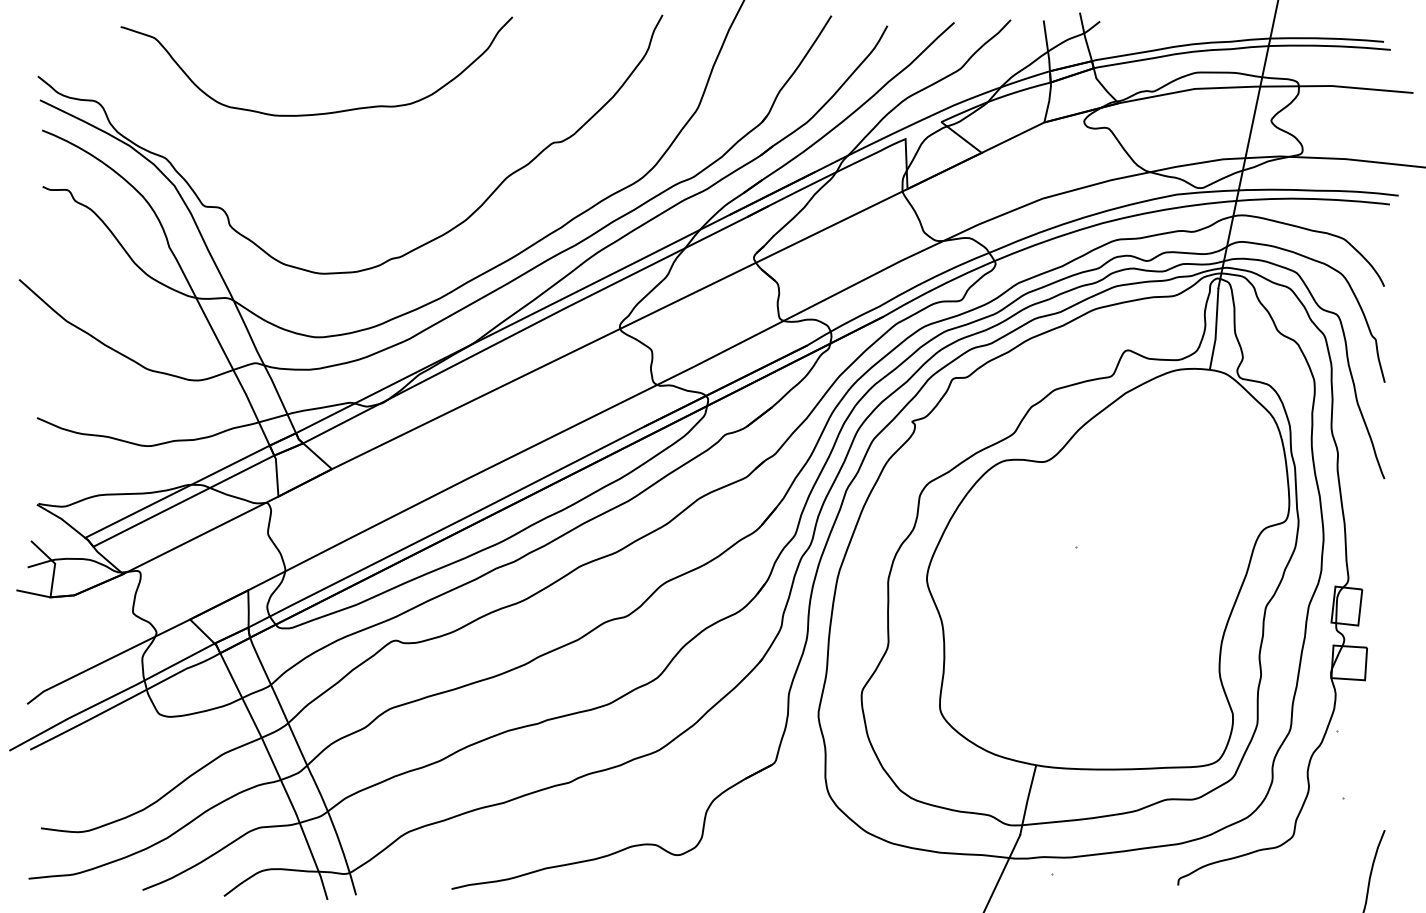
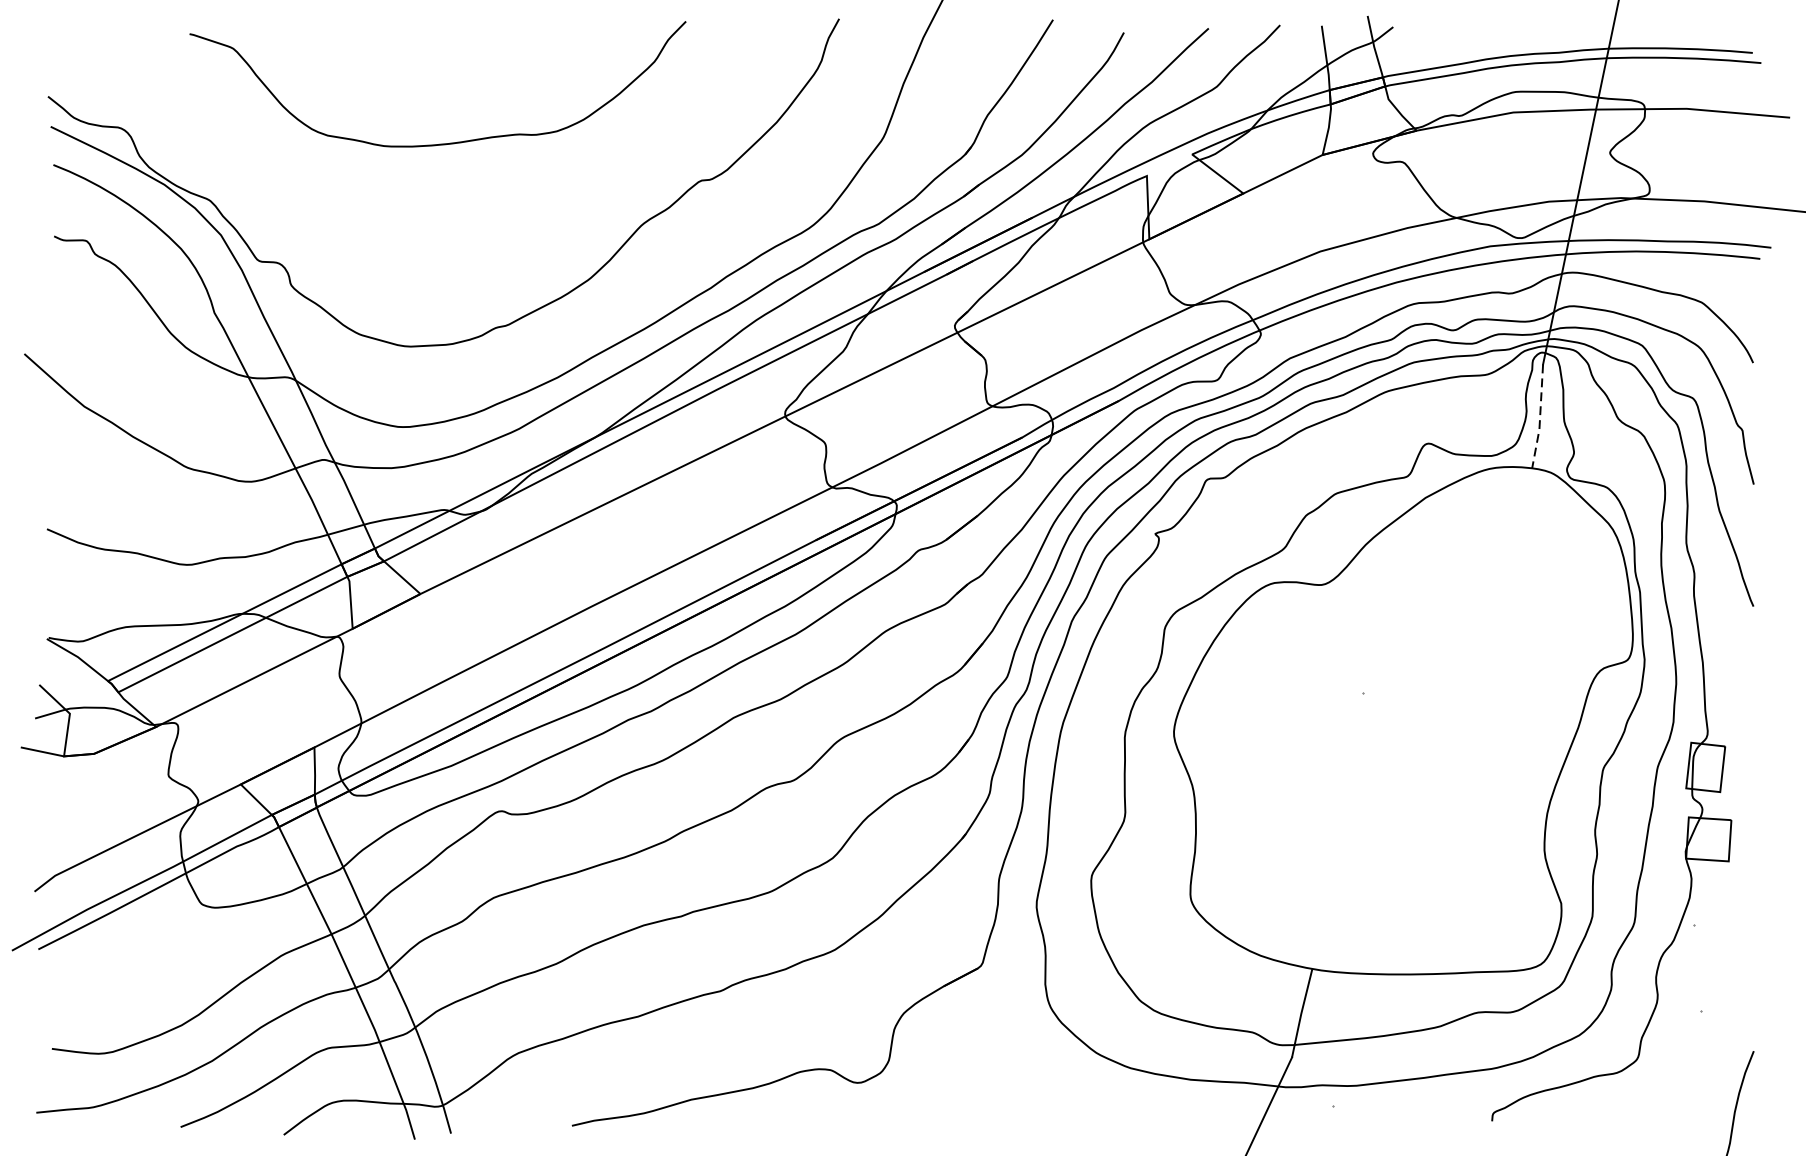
curve: (324, 112) -> (447, 142), moved
line: (1216, 330) -> (1540, 418), solid -> dashed

